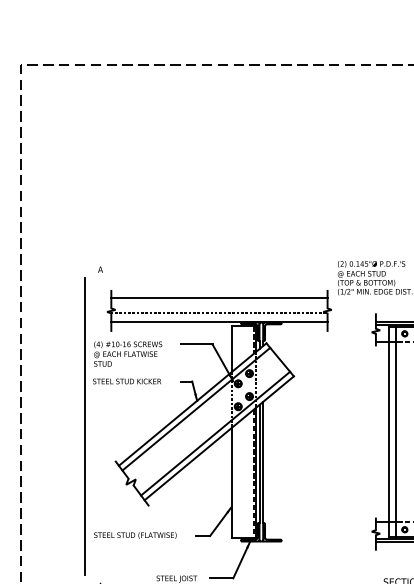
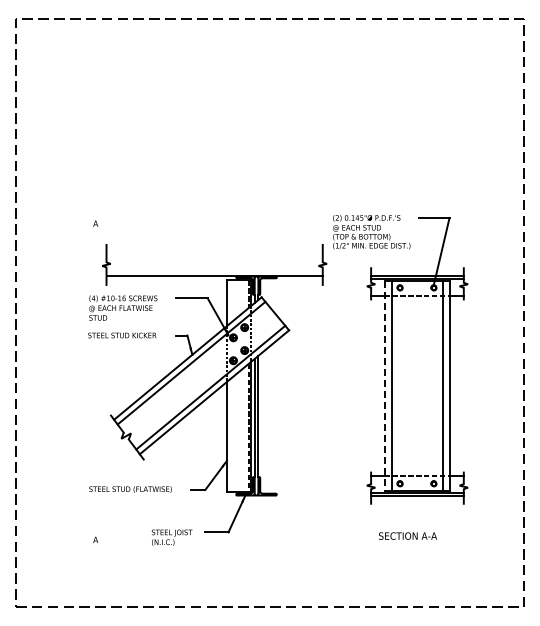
line: (219, 297) -> (214, 251), removed
line: (217, 312) -> (212, 266), removed
line: (85, 426) -> (80, 380), removed
line: (389, 432) -> (384, 386), solid -> dashed

